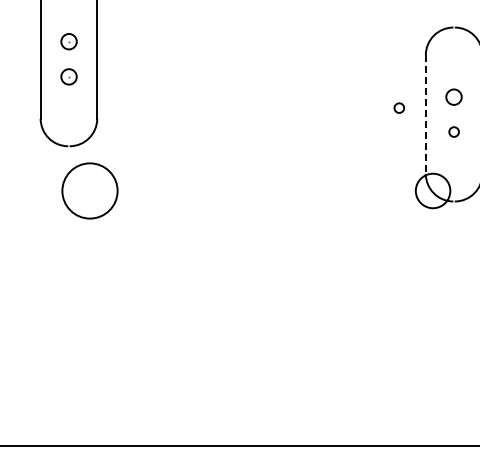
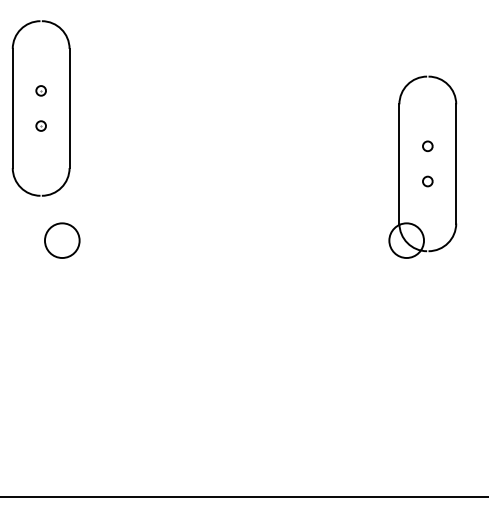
part: (68, 41) -> (40, 90), size x0.62
part: (68, 76) -> (40, 125), size x0.62
circle: (453, 96) -> (427, 145), size x0.62
circle: (399, 108) -> (372, 157), removed
line: (425, 114) -> (399, 163), dashed -> solid
circle: (89, 190) -> (61, 240), size x0.62

